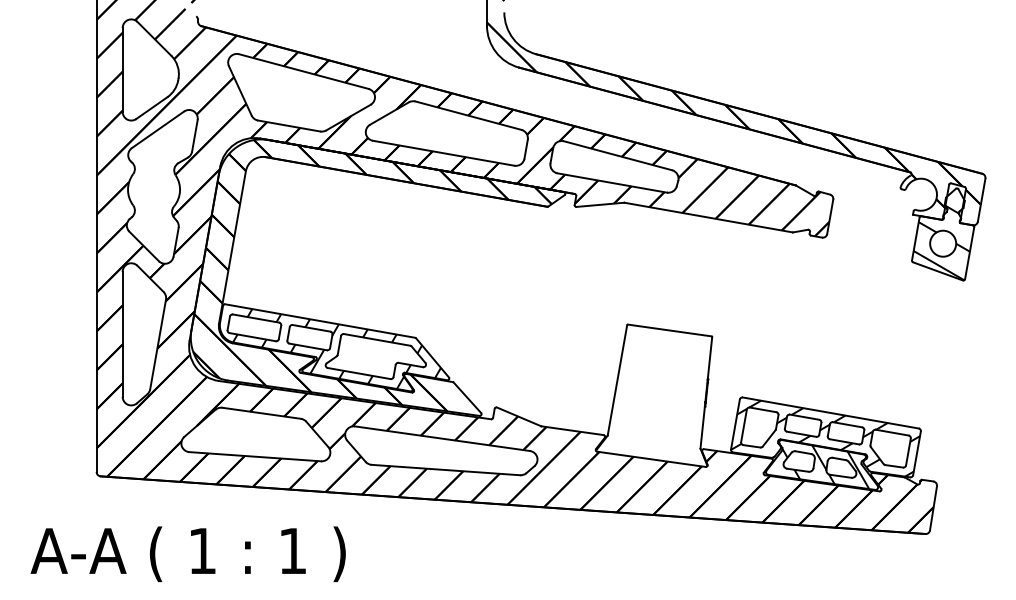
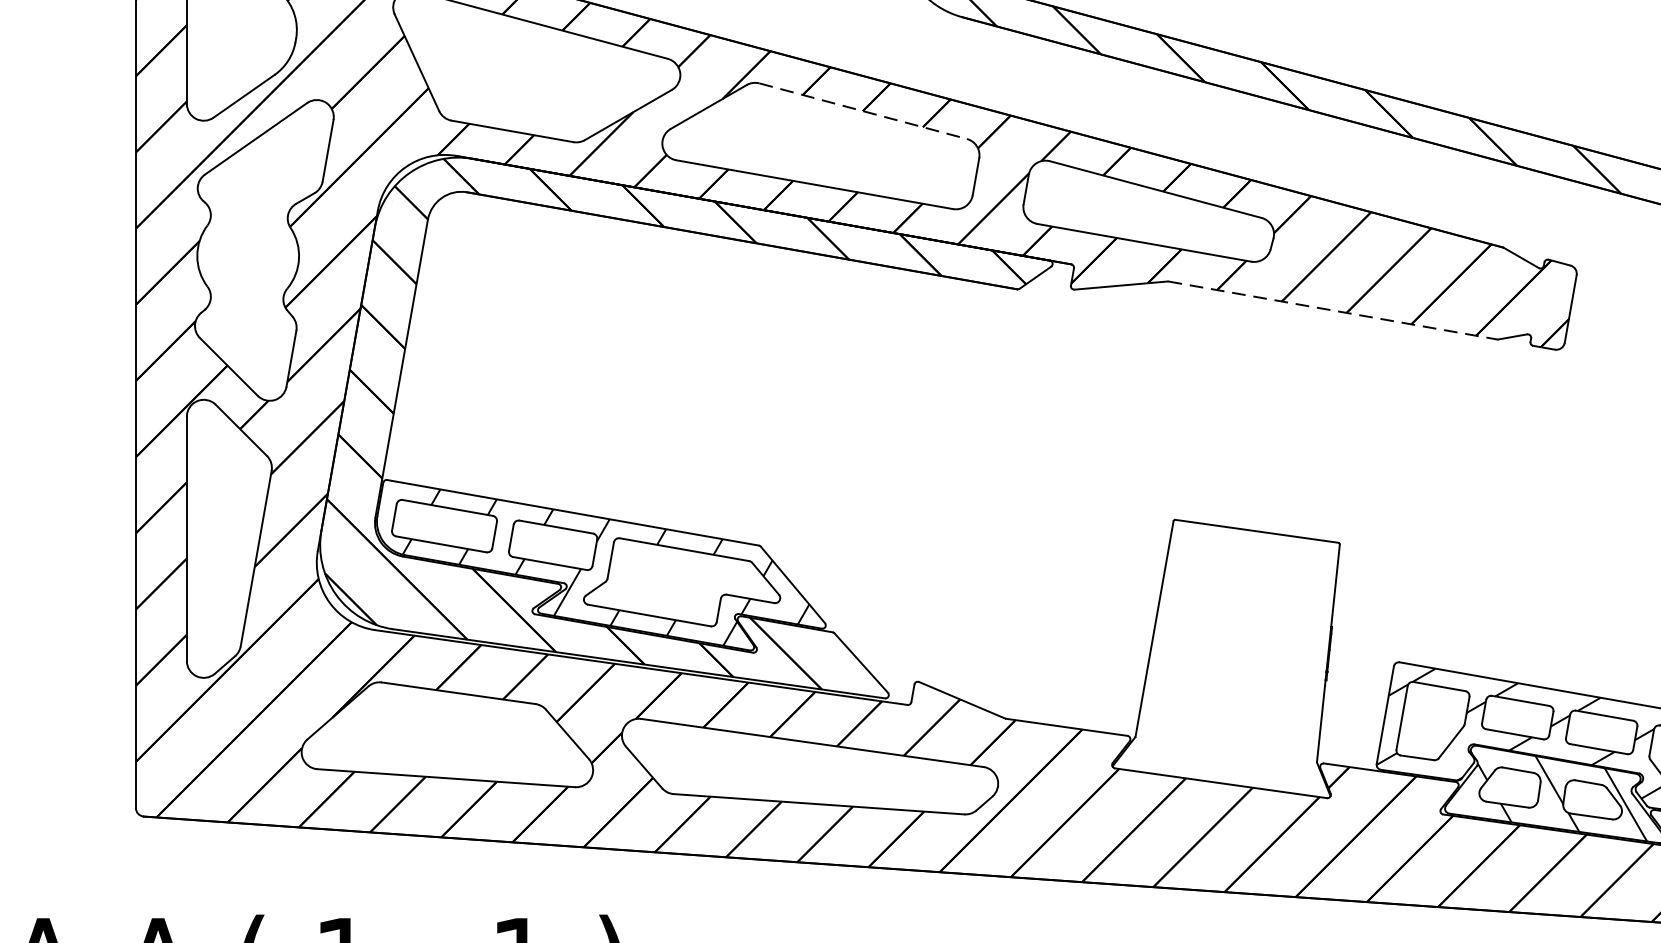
line: (468, 115) -> (863, 110), solid -> dashed
line: (709, 217) -> (1334, 310), solid -> dashed

